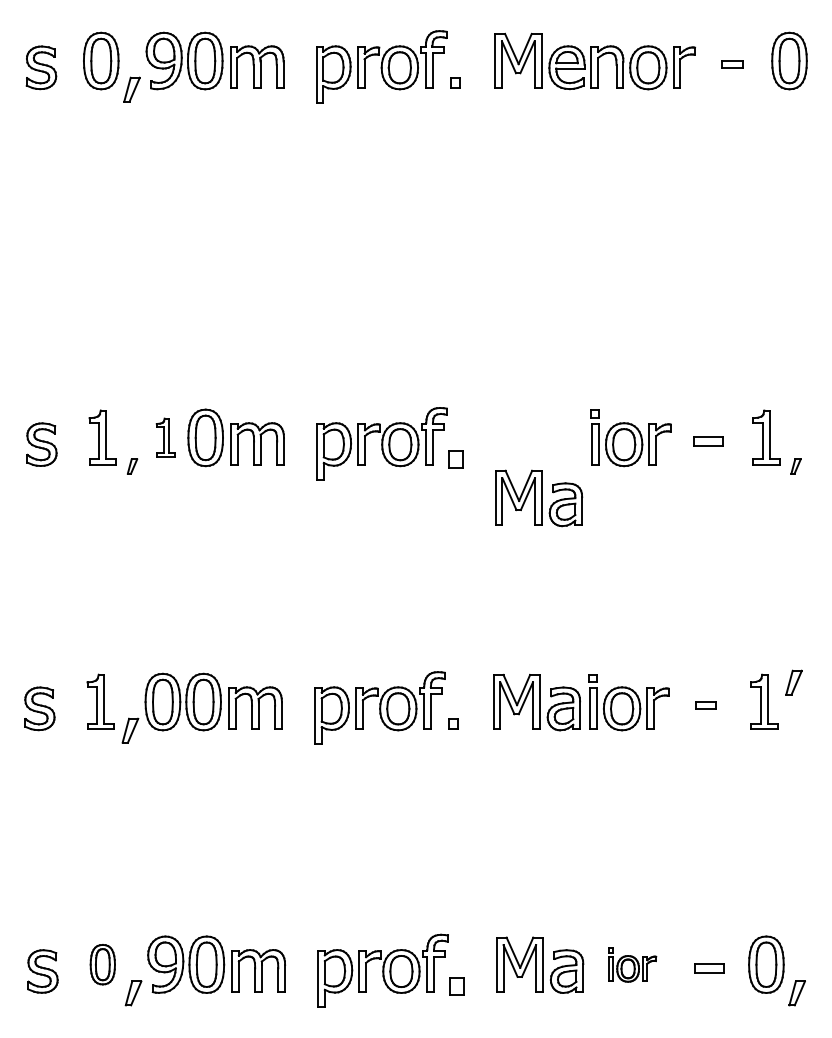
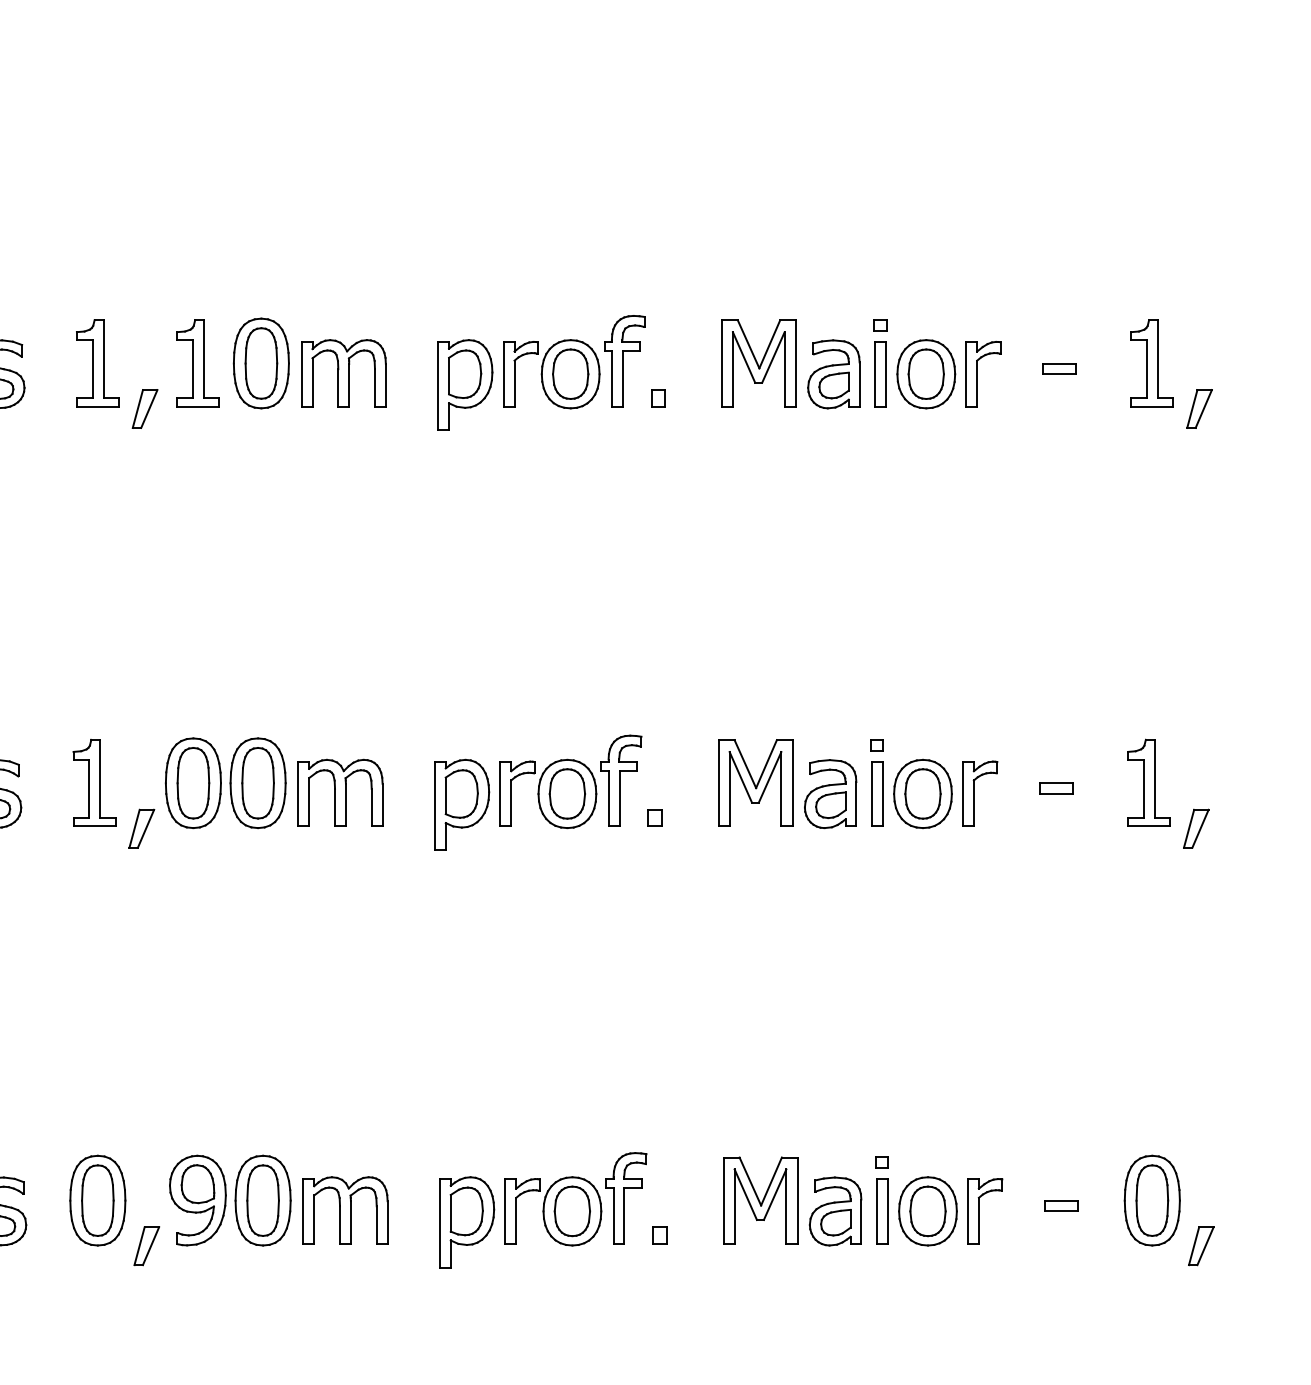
part: (165, 437) -> (197, 362), size x1.43
part: (707, 441) -> (1058, 369), size x0.71
part: (455, 459) -> (658, 397), size x0.62
part: (132, 466) -> (145, 408), size x1.67
part: (795, 466) -> (1198, 408), size x1.67
part: (539, 498) -> (791, 364), moved
part: (793, 682) -> (1195, 828), moved
part: (102, 964) -> (97, 1200), size x1.43
part: (632, 964) -> (939, 1200), size x1.67
part: (708, 967) -> (1060, 1205), size x0.71
part: (456, 986) -> (659, 1235), size x0.62

